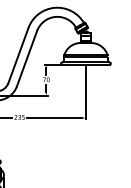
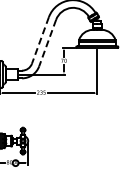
line: (18, 55) -> (40, 40), solid -> dashed
line: (26, 59) -> (47, 43), solid -> dashed

